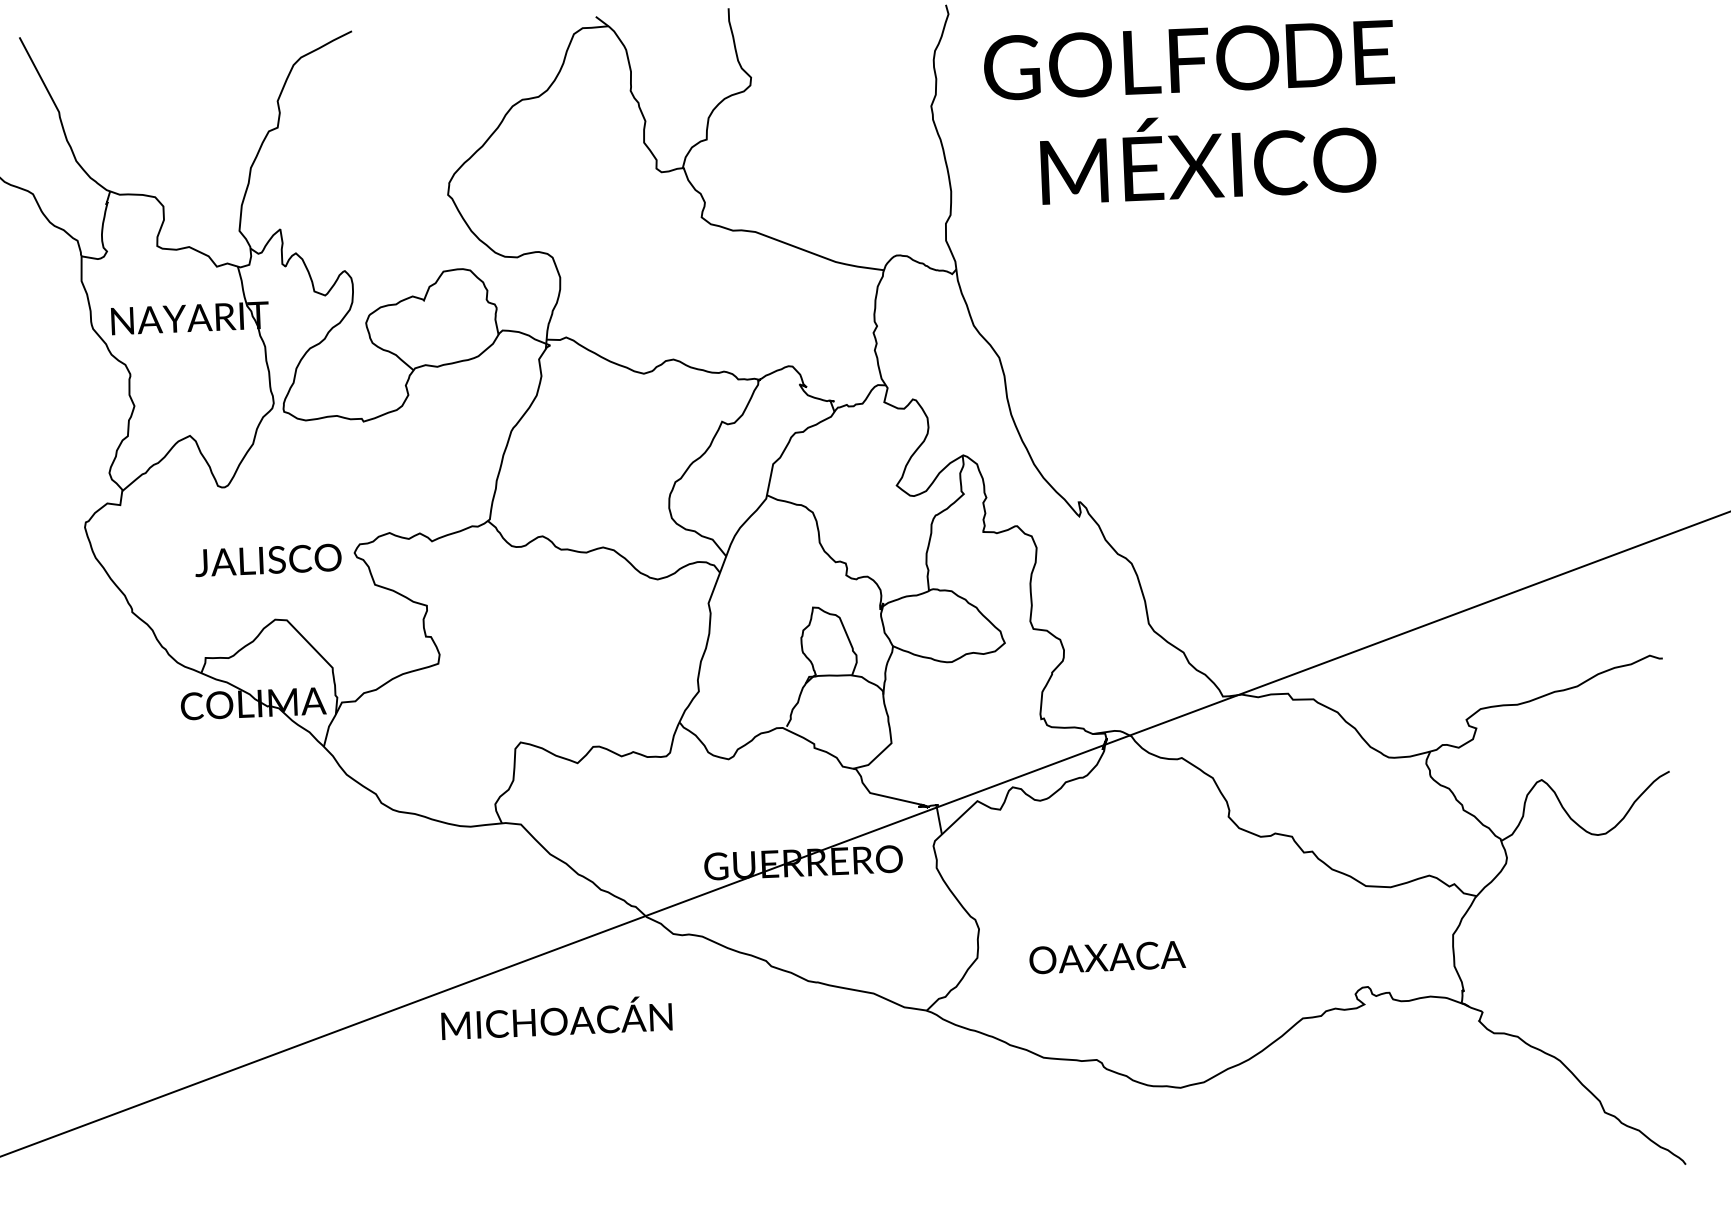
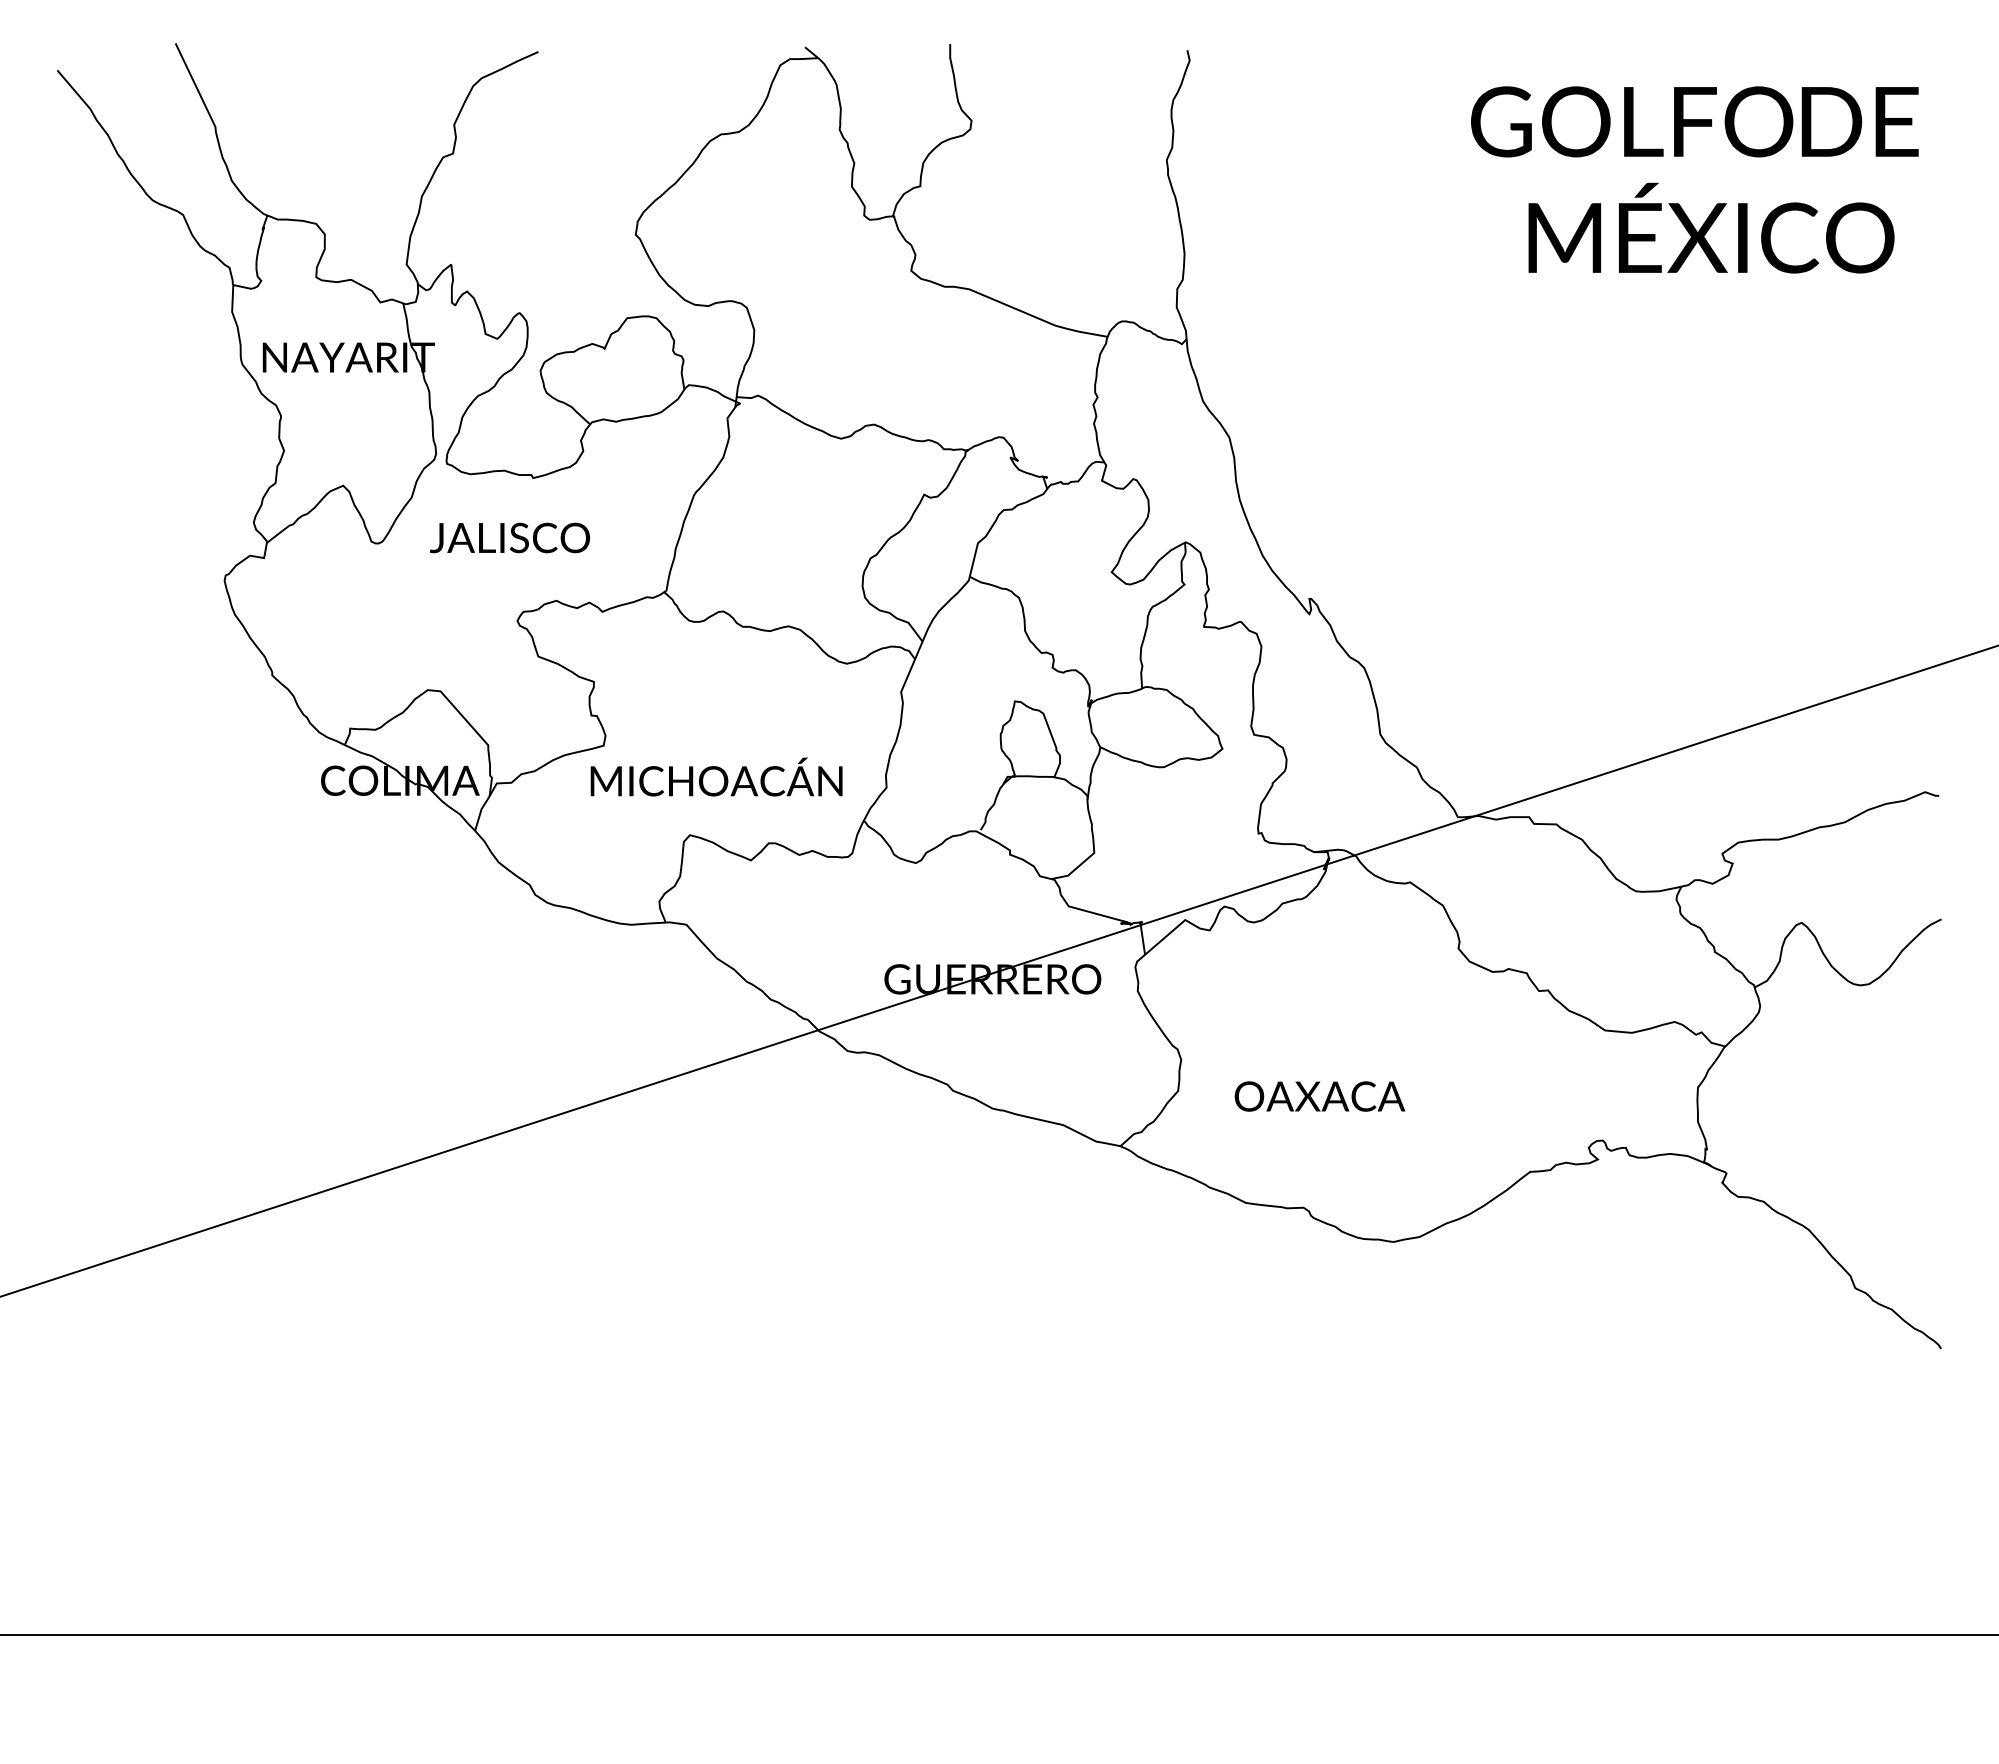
text: (1190, 113) -> (1694, 179), moved
text: (267, 559) -> (509, 537), moved
text: (556, 1017) -> (716, 776), moved

